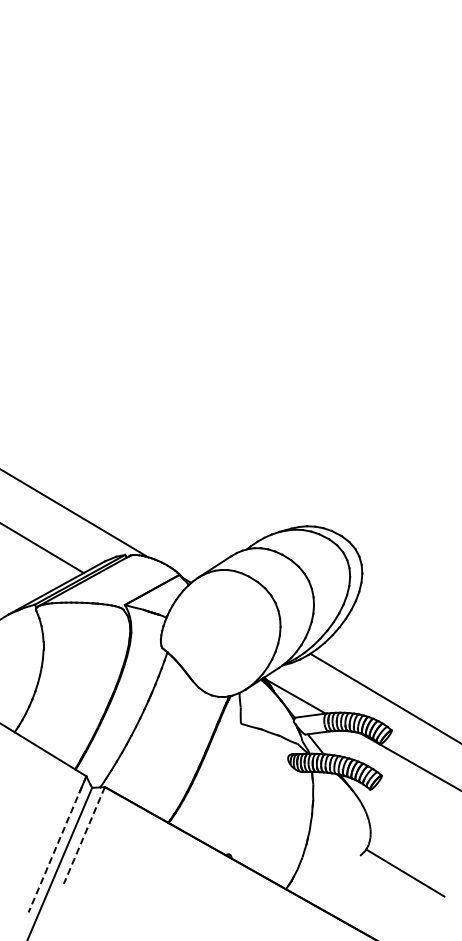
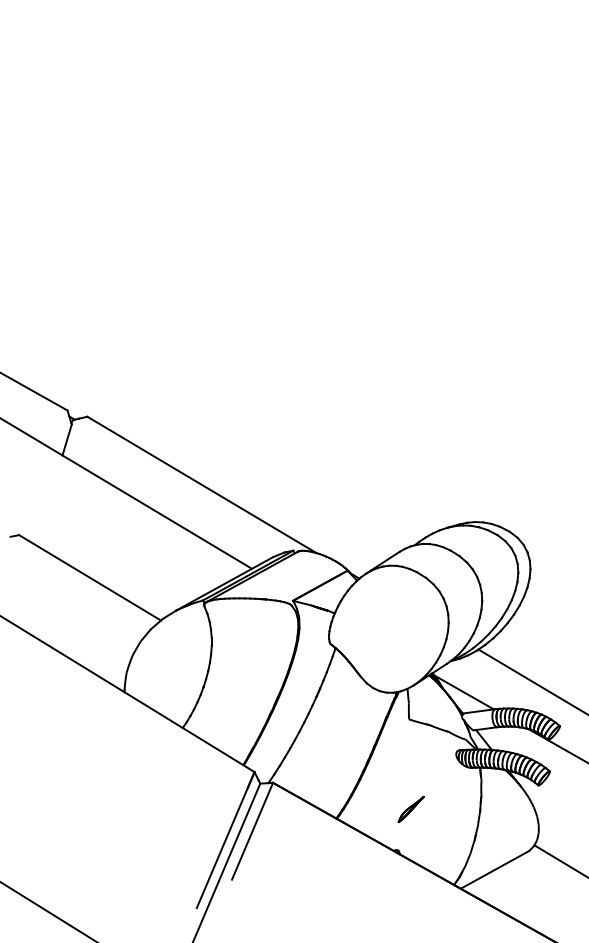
part: (242, 813) -> (410, 809), added
line: (84, 835) -> (252, 831), dashed -> solid
line: (57, 844) -> (225, 840), dashed -> solid
line: (326, 873) -> (494, 869), added

